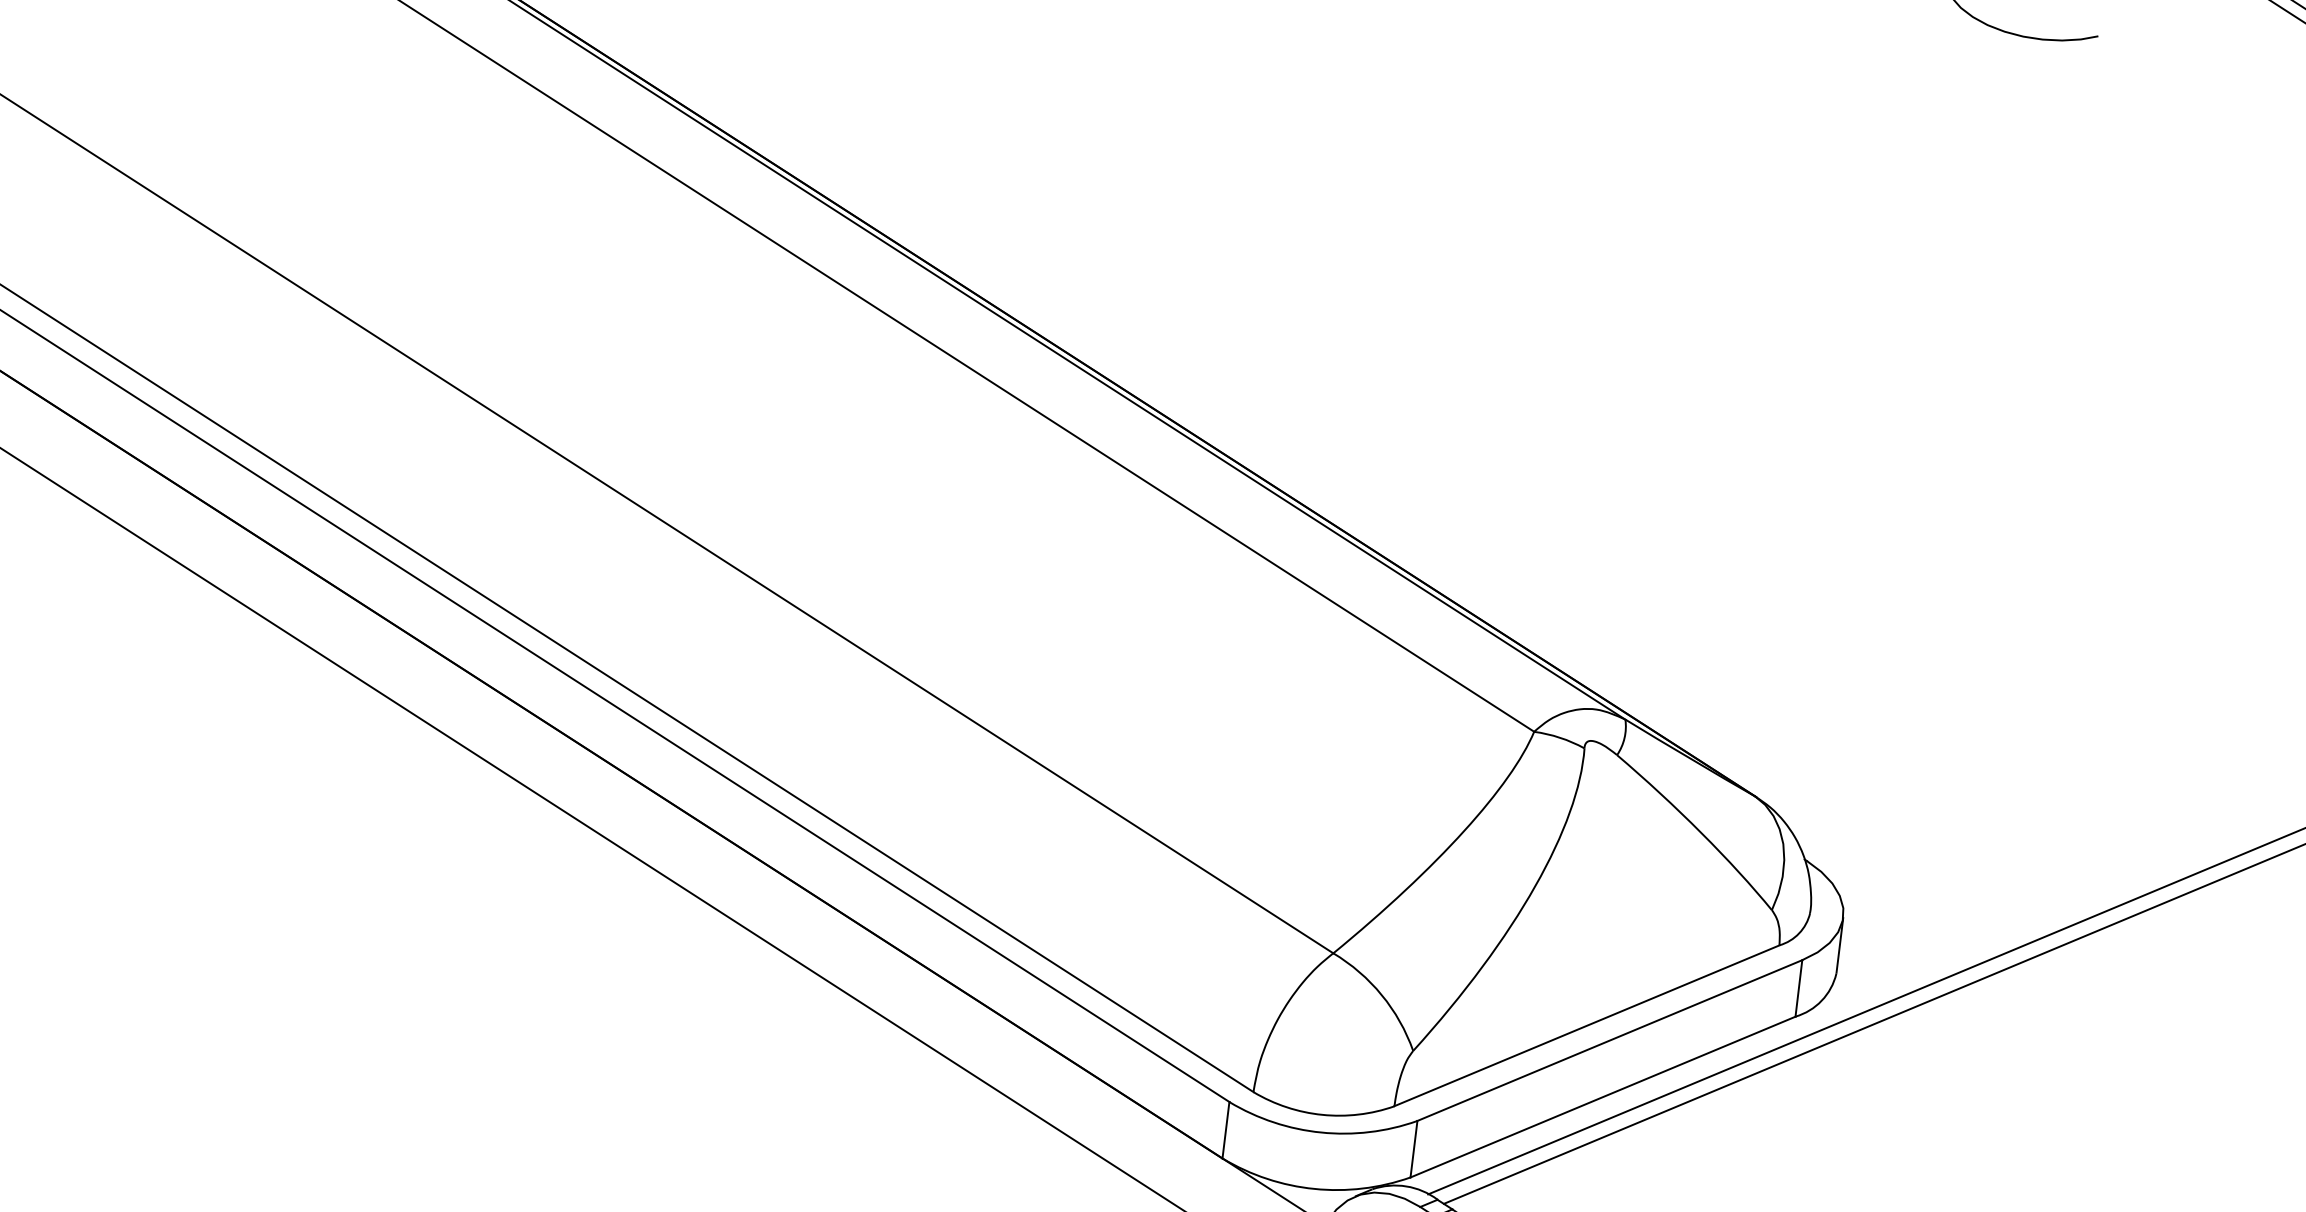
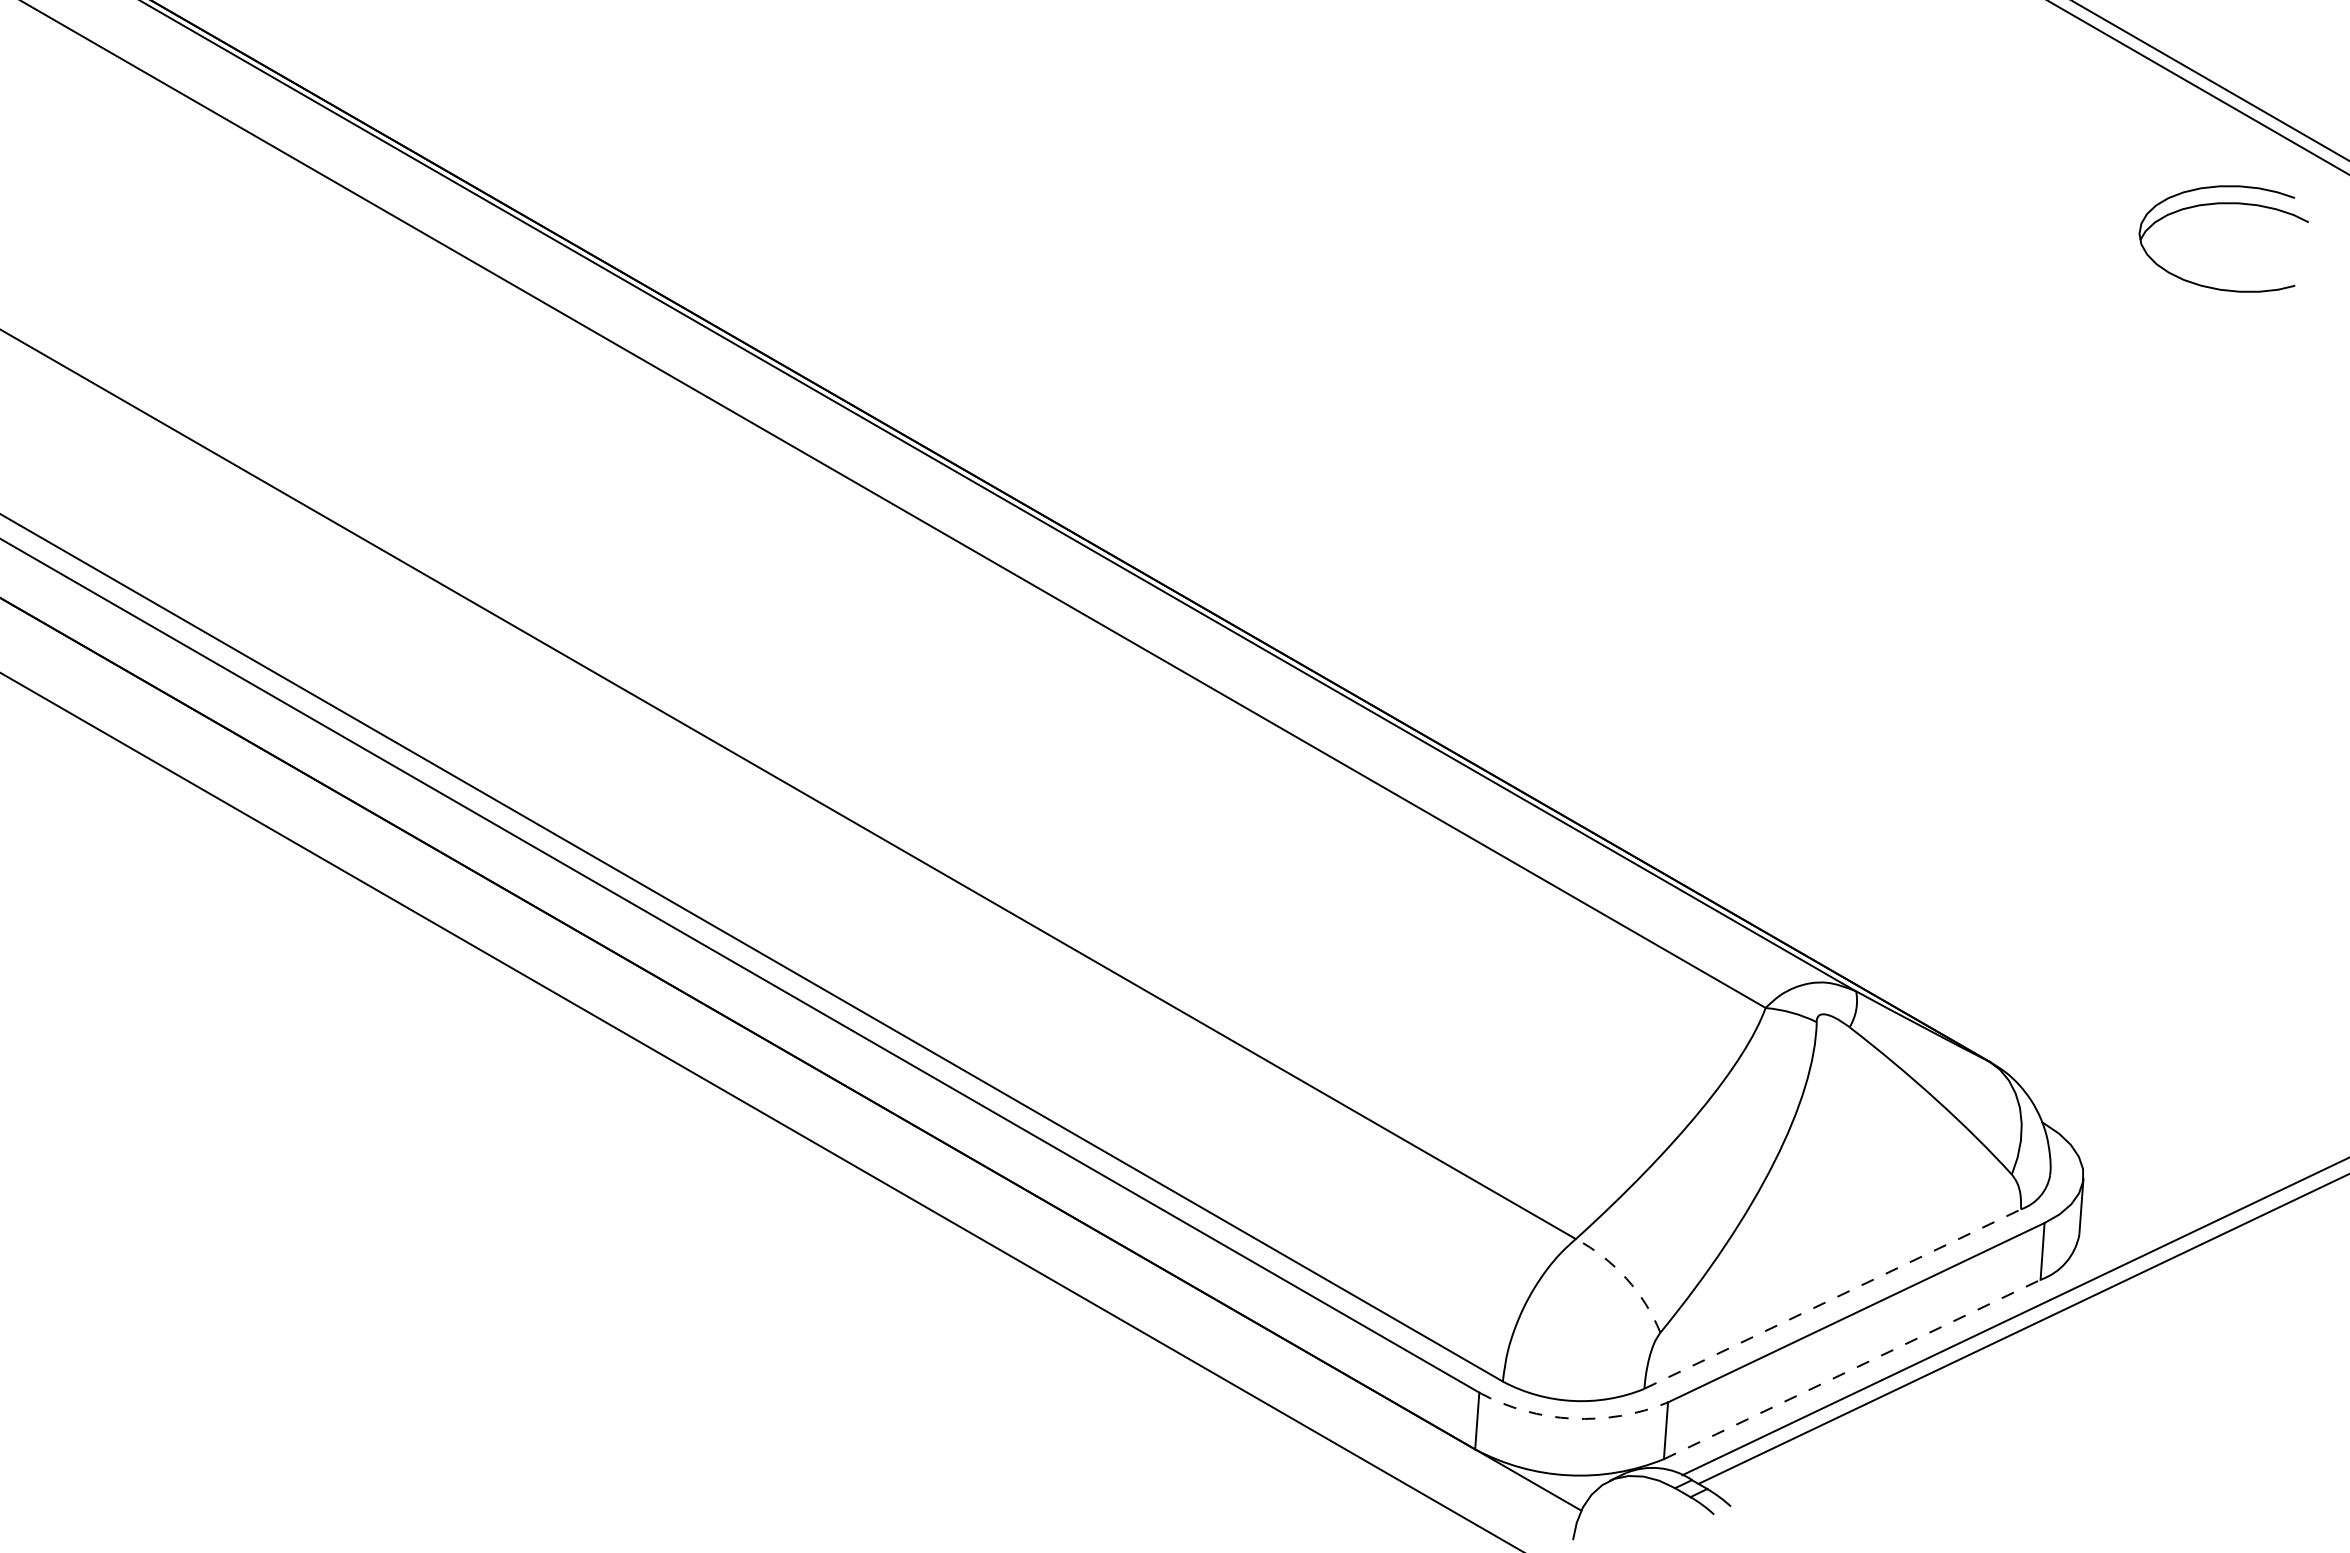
arc: (1381, 995) -> (1626, 1278), solid -> dashed
line: (1586, 1026) -> (1832, 1299), solid -> dashed
line: (1603, 1097) -> (1852, 1369), solid -> dashed
arc: (1321, 1132) -> (1572, 1418), solid -> dashed

